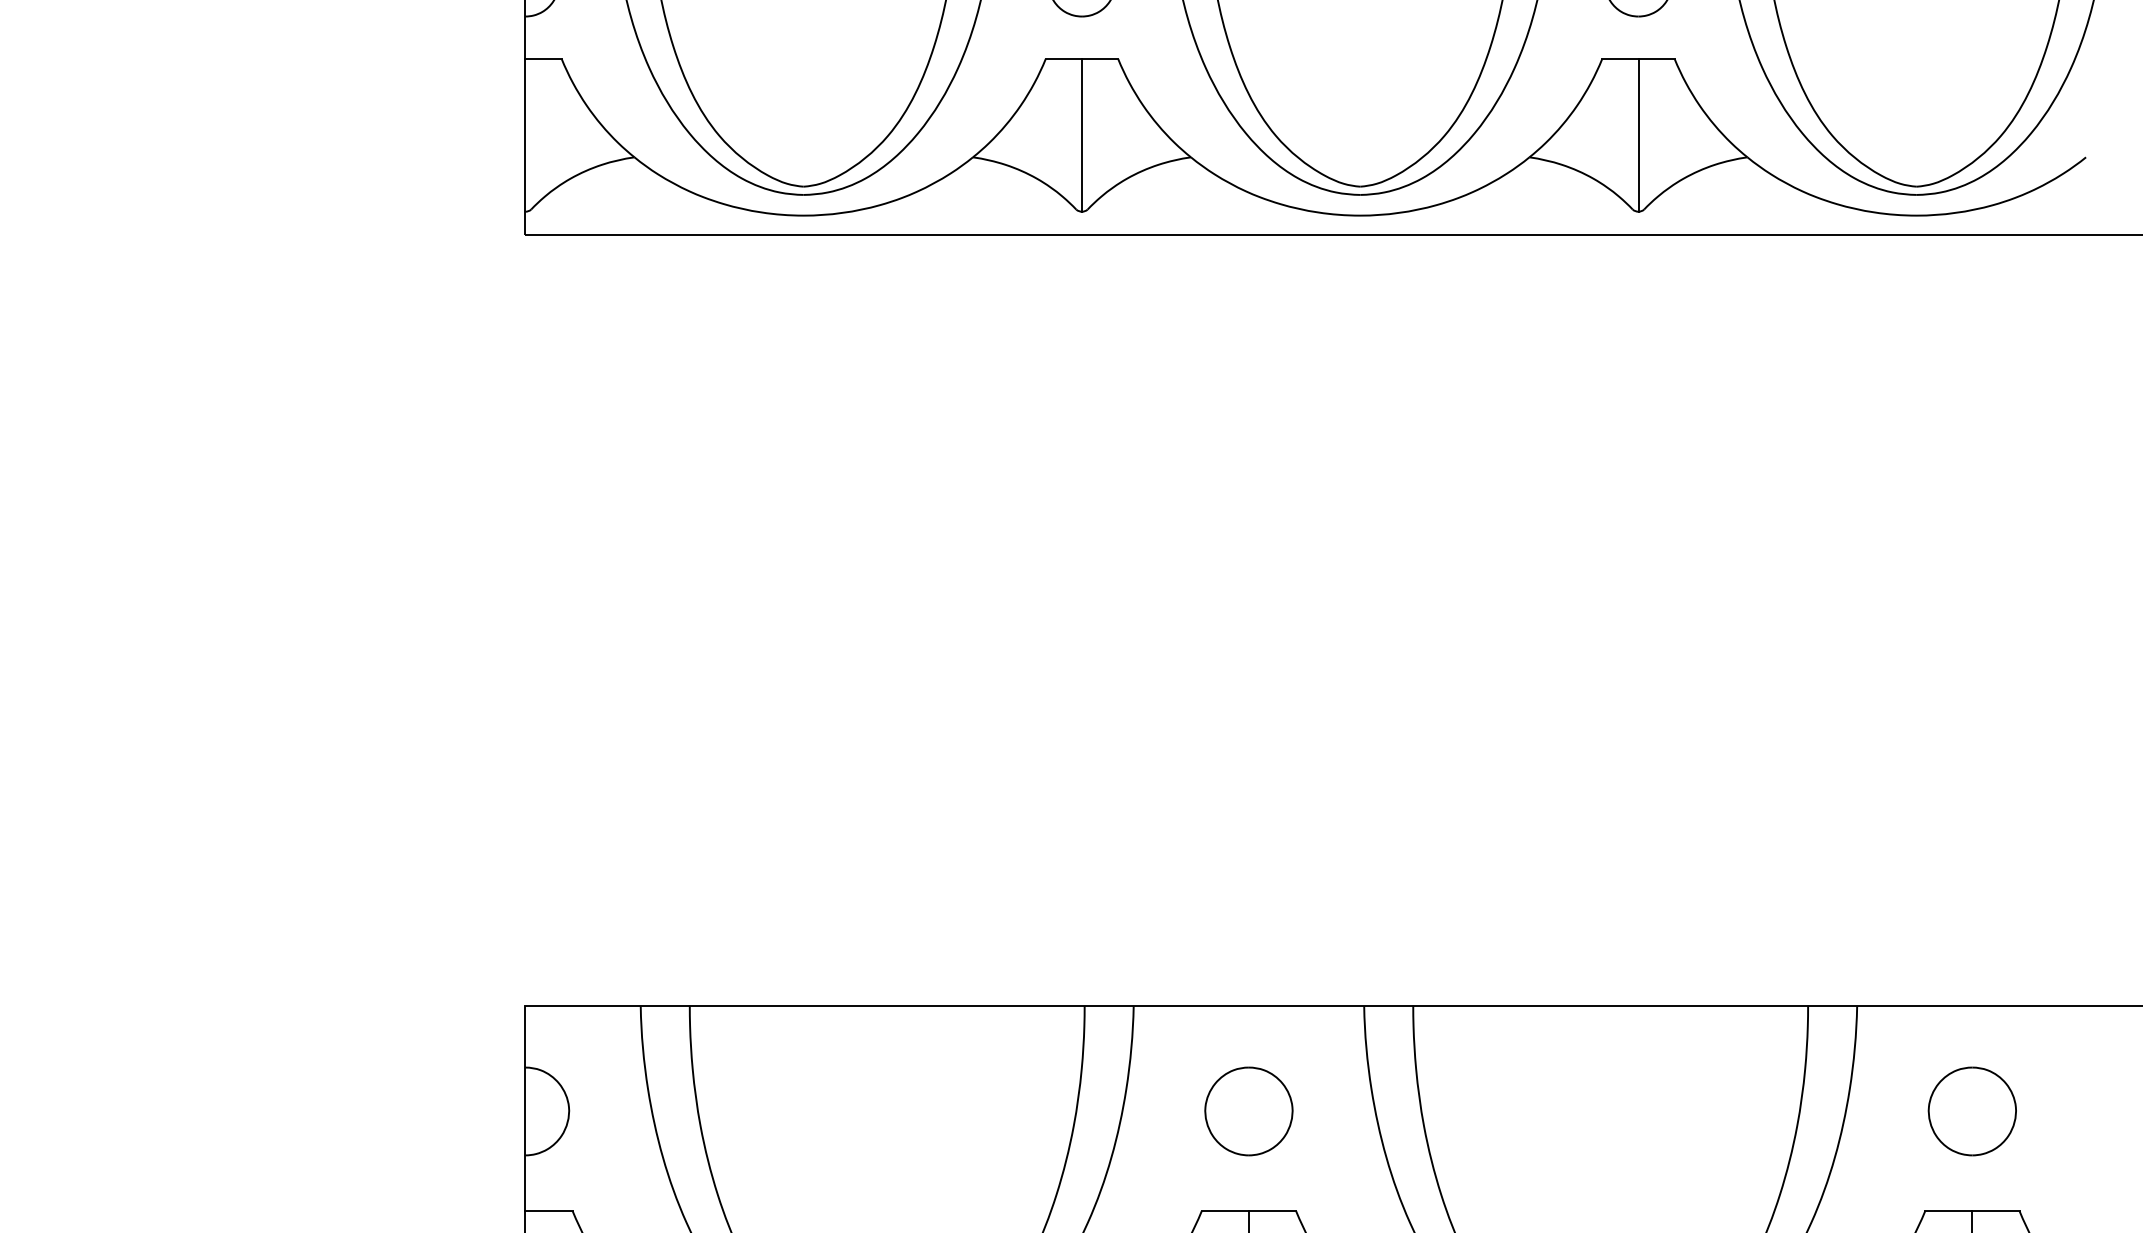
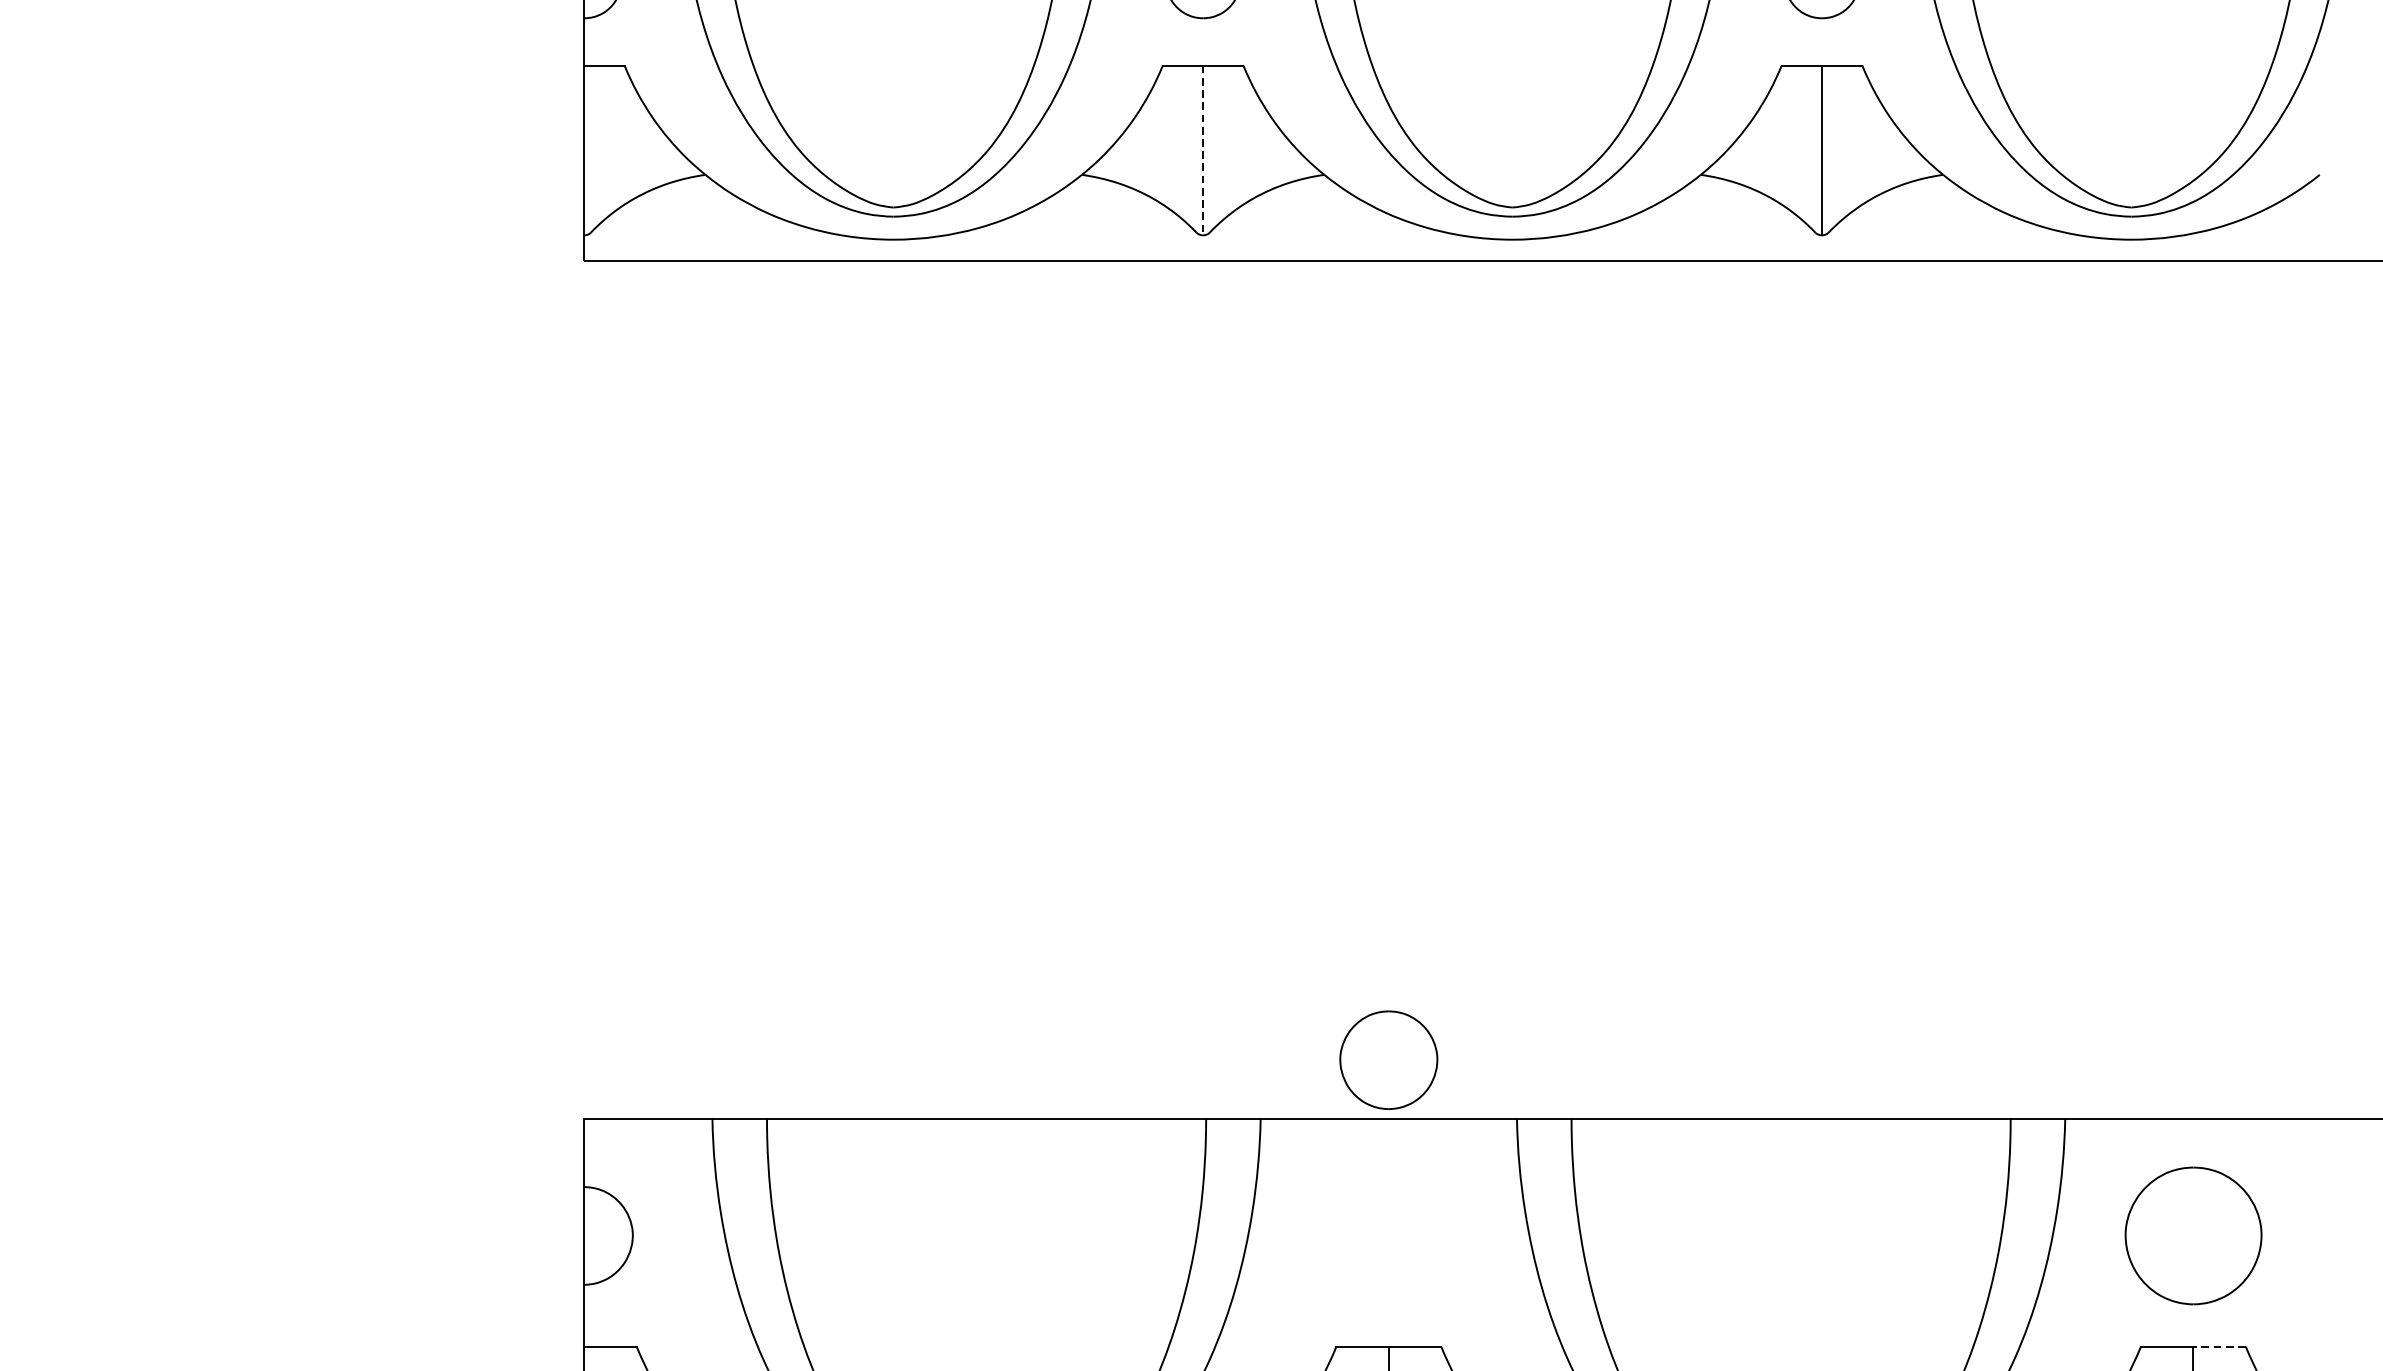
line: (1082, 135) -> (1203, 150), solid -> dashed
part: (1248, 1111) -> (1388, 1060), moved
part: (1971, 1111) -> (2192, 1235), size x1.4
line: (1995, 1210) -> (2219, 1346), solid -> dashed

